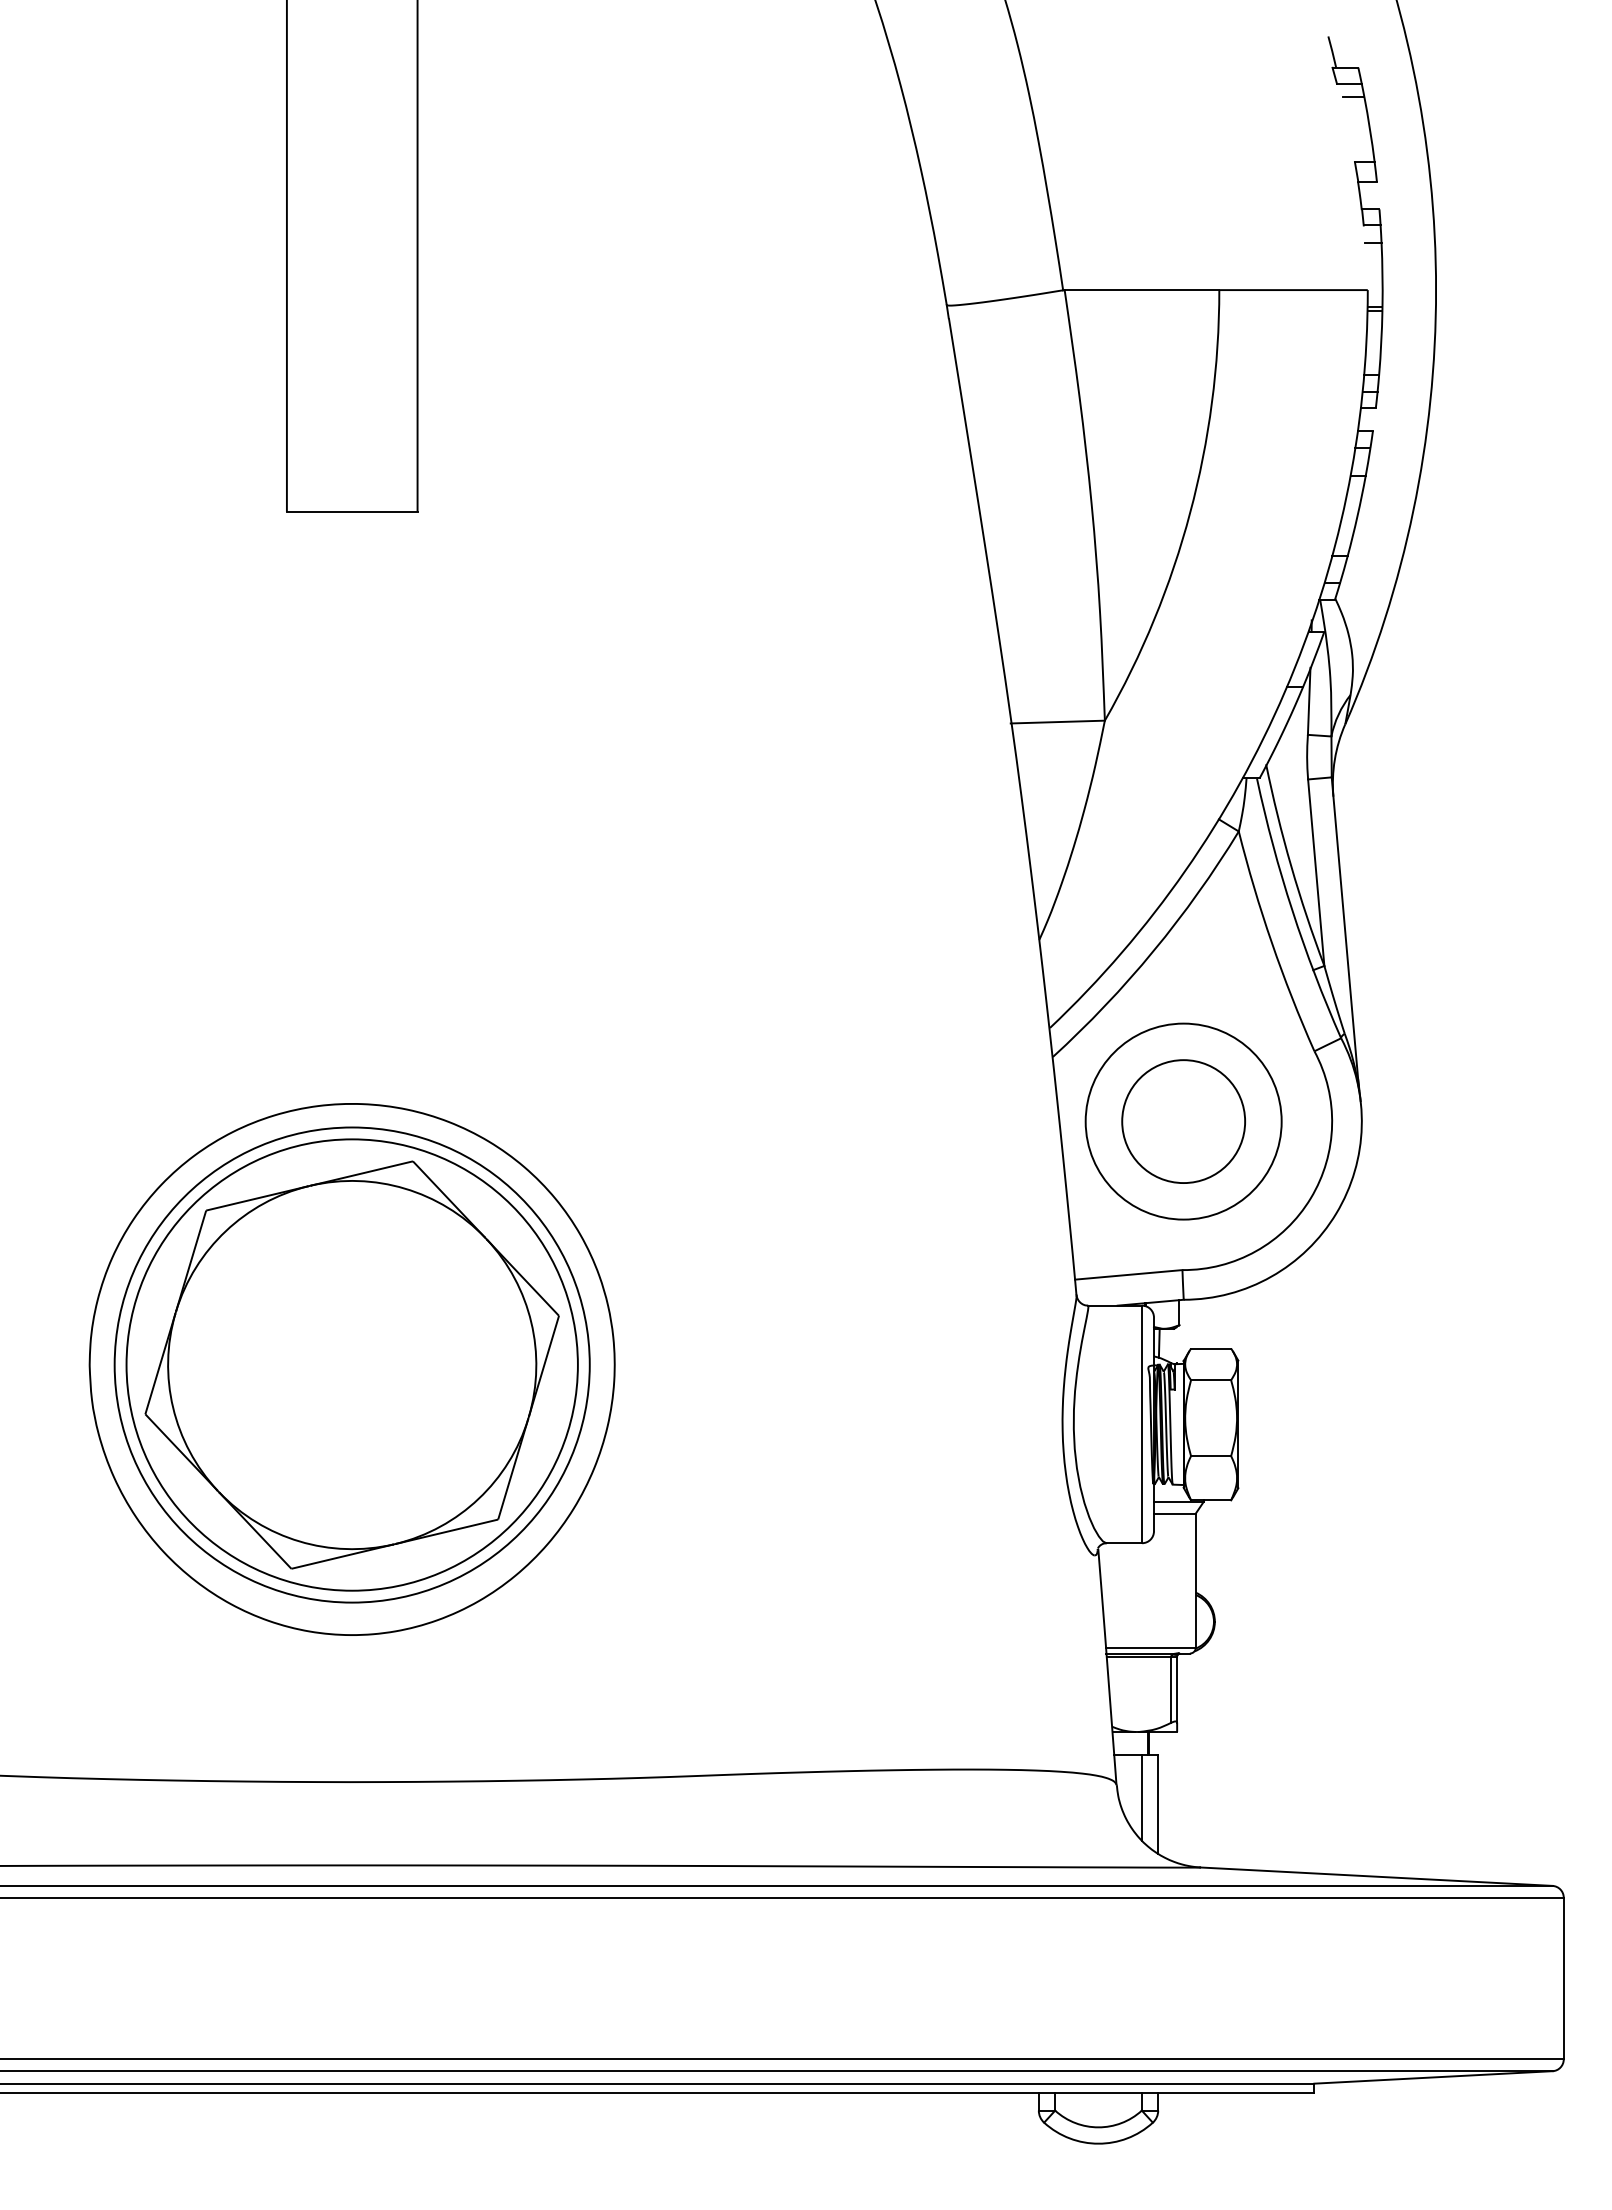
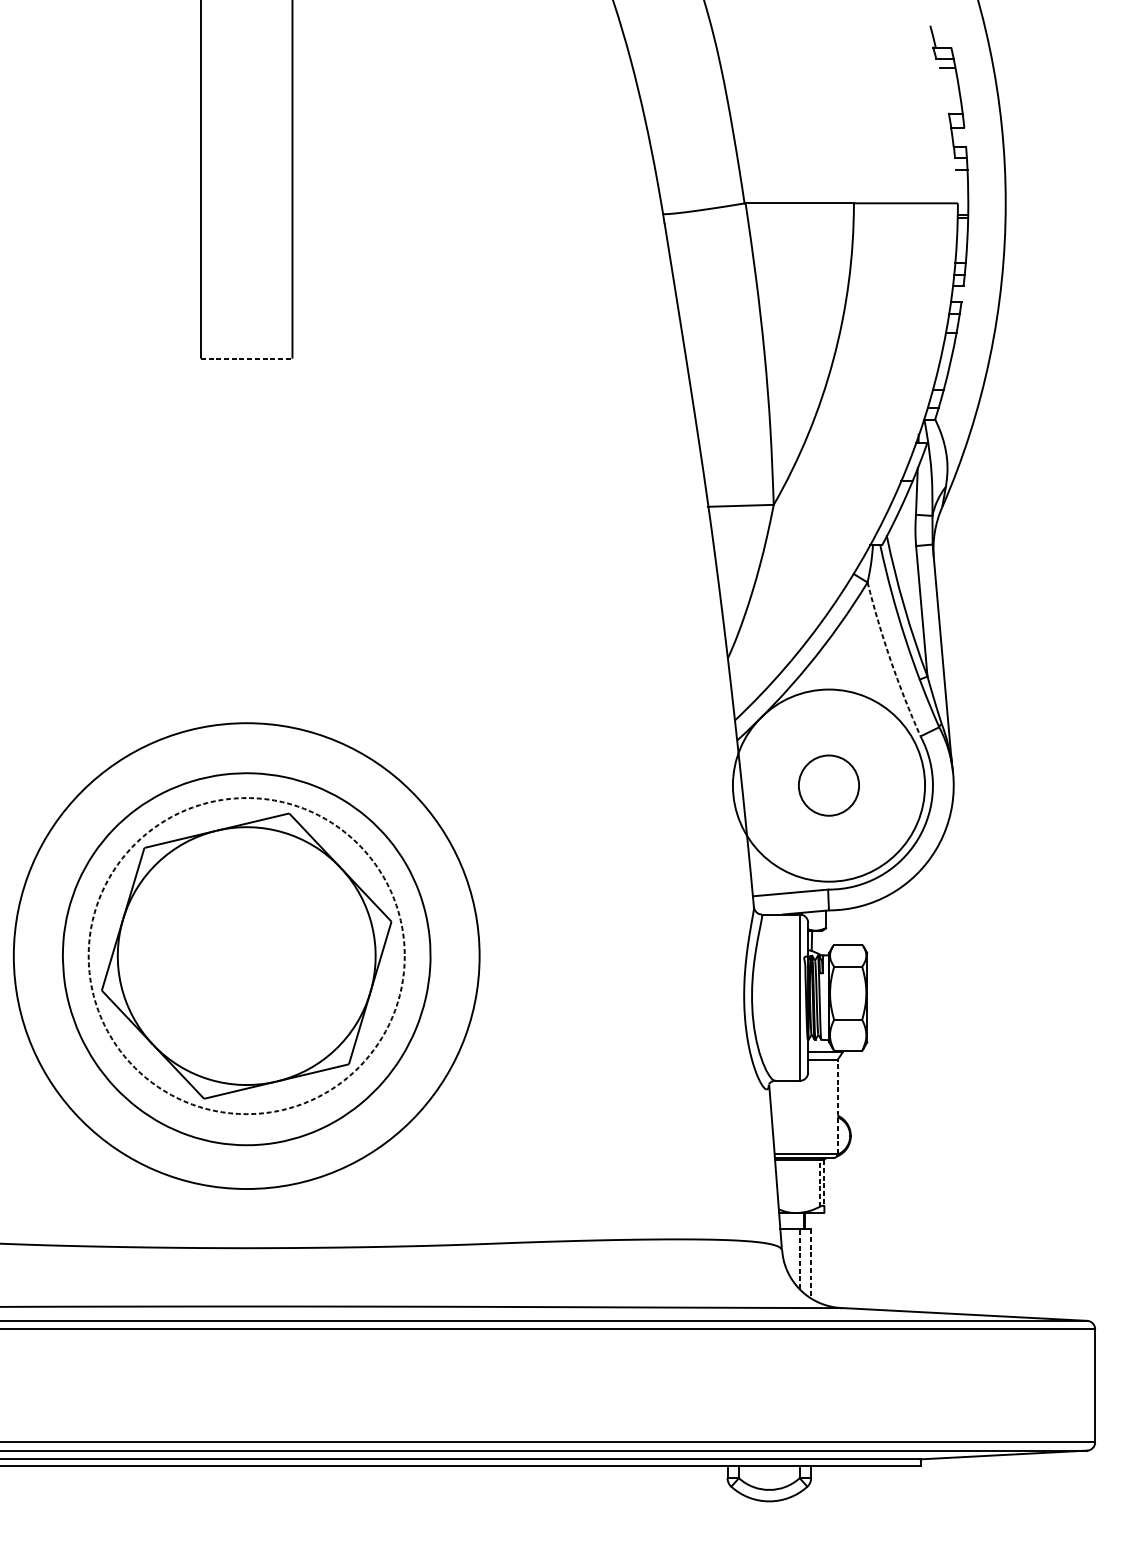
line: (352, 511) -> (246, 358), solid -> dashed
arc: (1271, 942) -> (890, 660), solid -> dashed
circle: (1183, 1121) -> (828, 785), size x0.7
circle: (1183, 1121) -> (828, 785), size x1.4
circle: (351, 1364) -> (246, 955), size x1.4
circle: (351, 1364) -> (246, 955), solid -> dashed
line: (1195, 1580) -> (837, 1106), solid -> dashed
line: (1171, 1689) -> (820, 1183), solid -> dashed
line: (1177, 1690) -> (824, 1184), solid -> dashed
line: (1141, 1797) -> (799, 1258), solid -> dashed
line: (1158, 1805) -> (811, 1264), solid -> dashed

